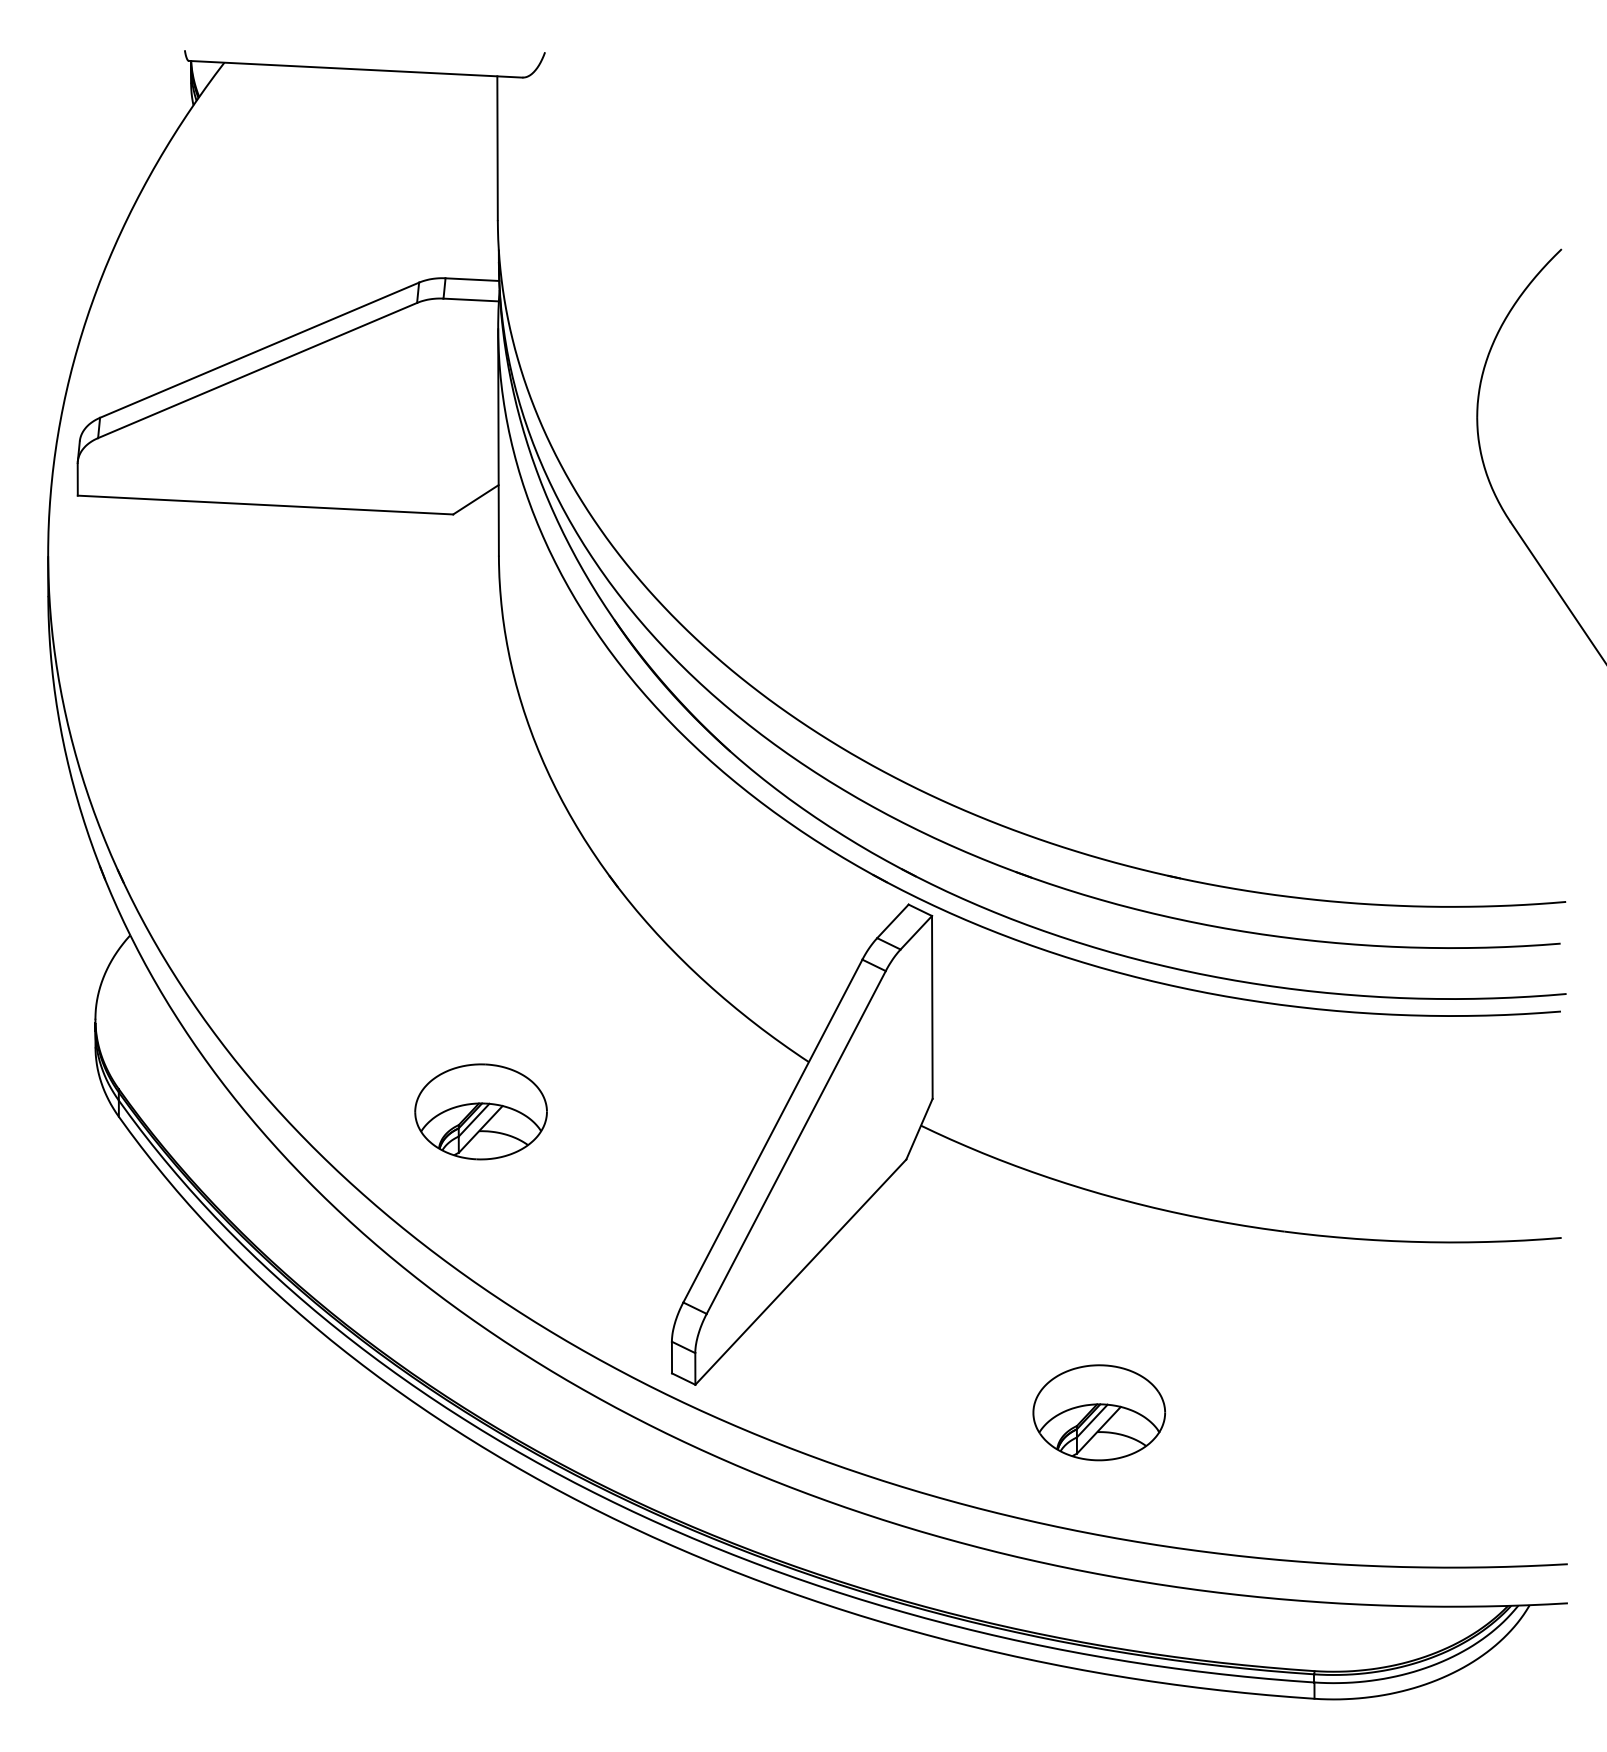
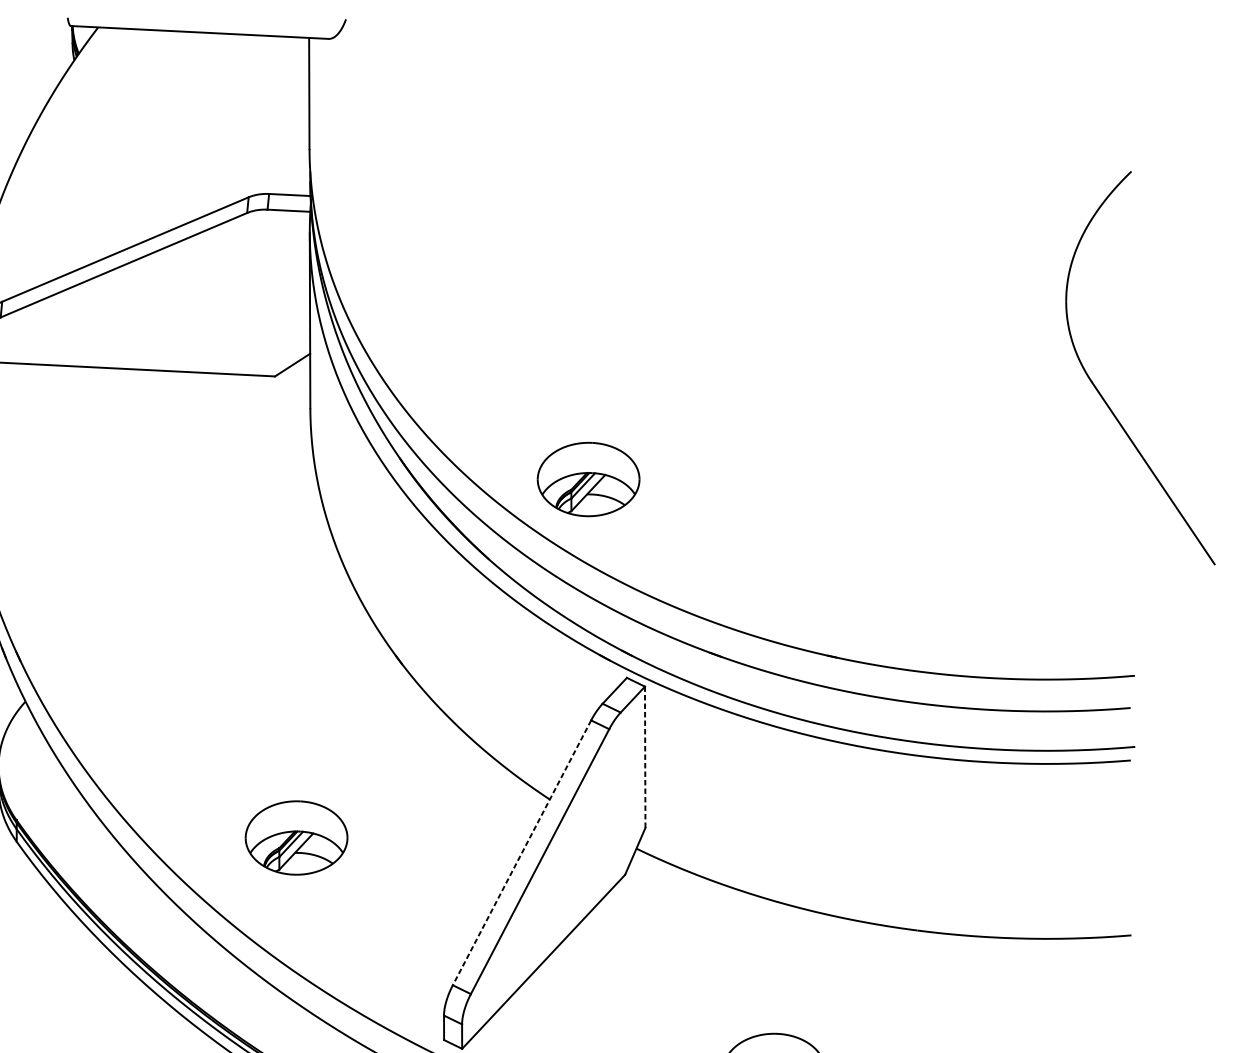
part: (858, 647) -> (588, 479), added
line: (932, 1006) -> (645, 756), solid -> dashed
line: (772, 1131) -> (521, 853), solid -> dashed

